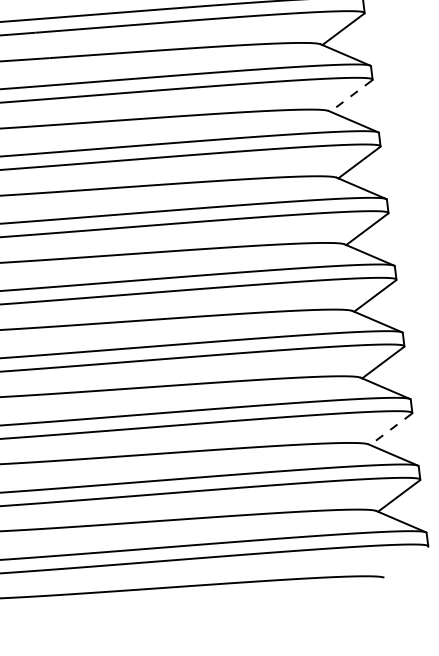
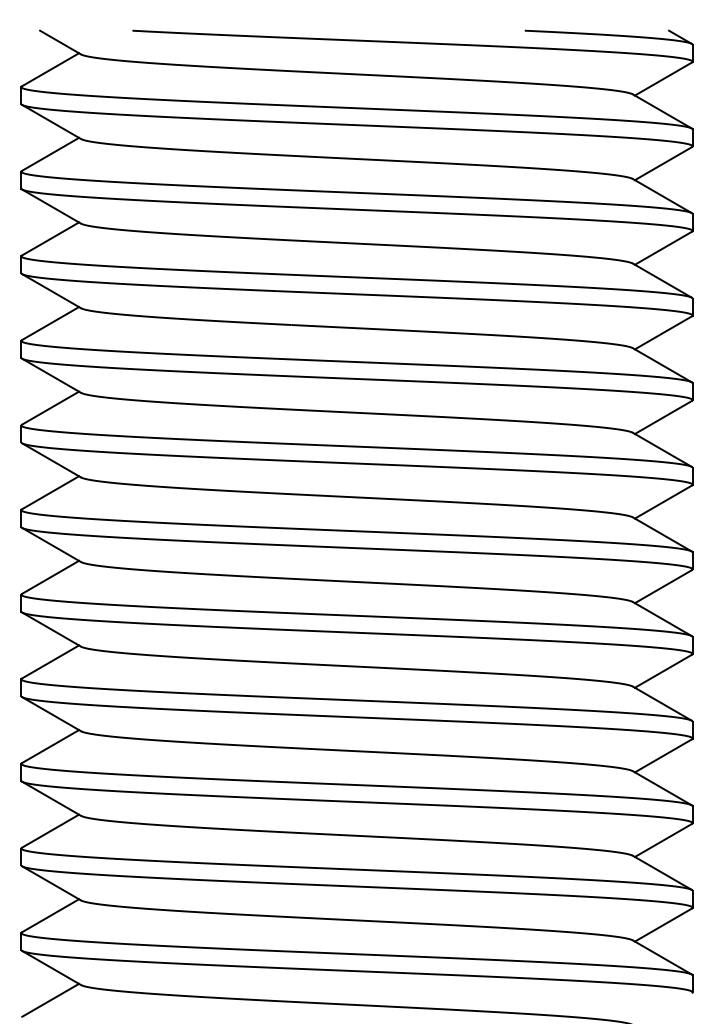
line: (351, 96) -> (663, 417), dashed -> solid
line: (391, 429) -> (663, 840), dashed -> solid

